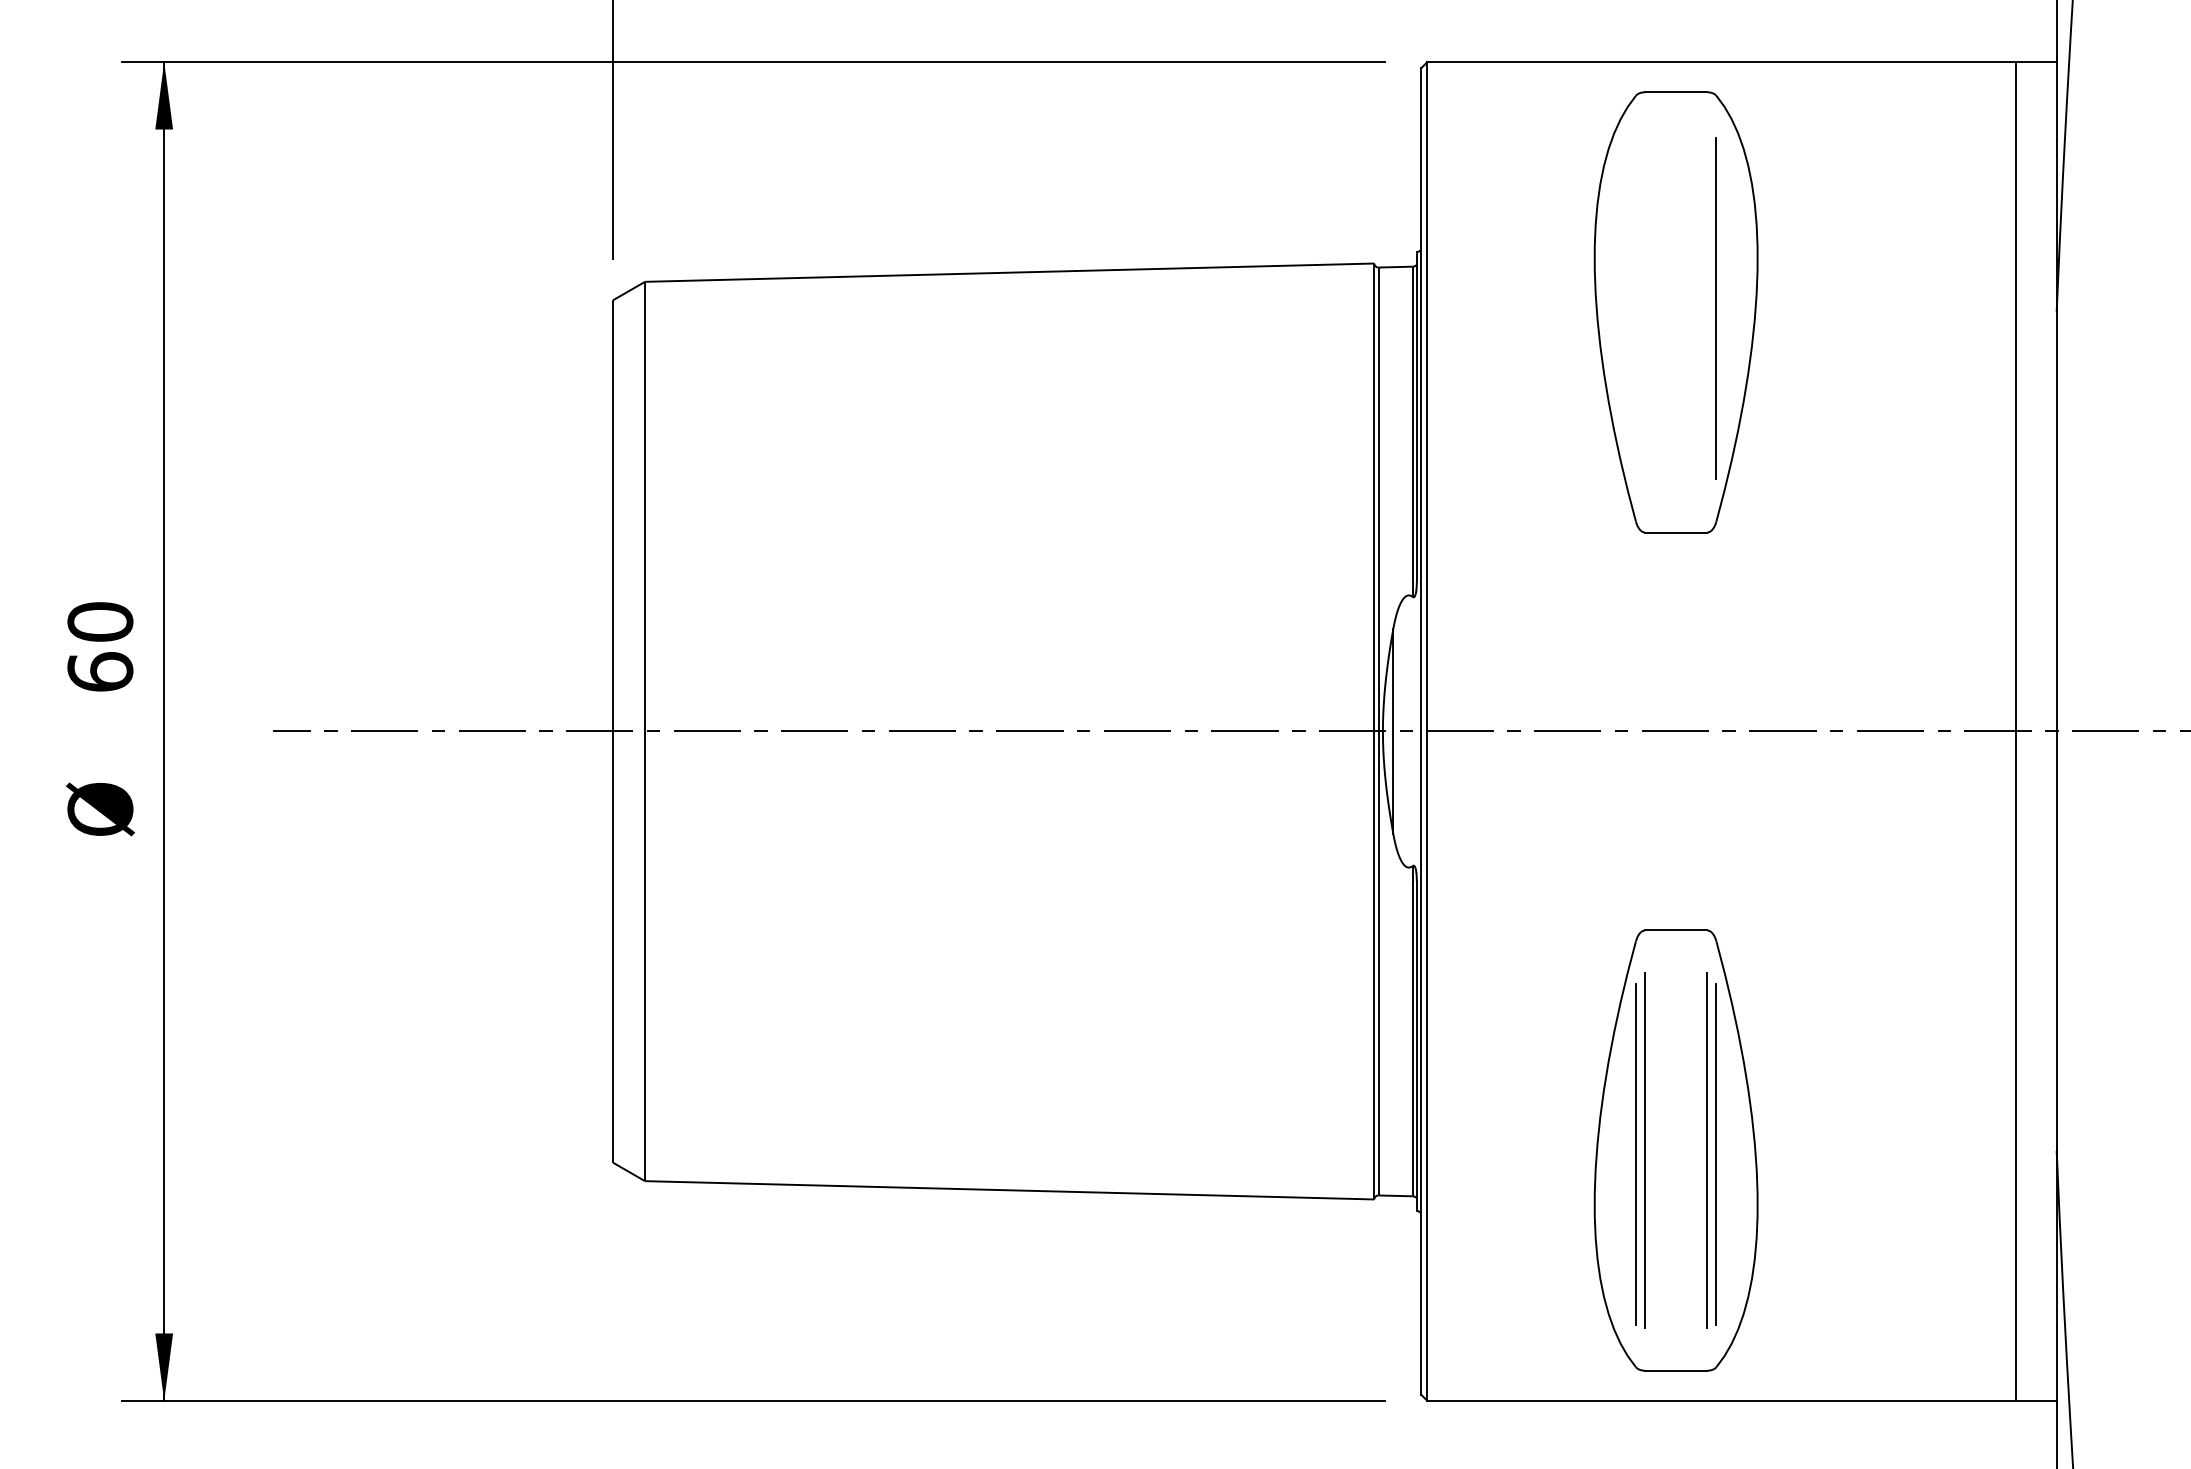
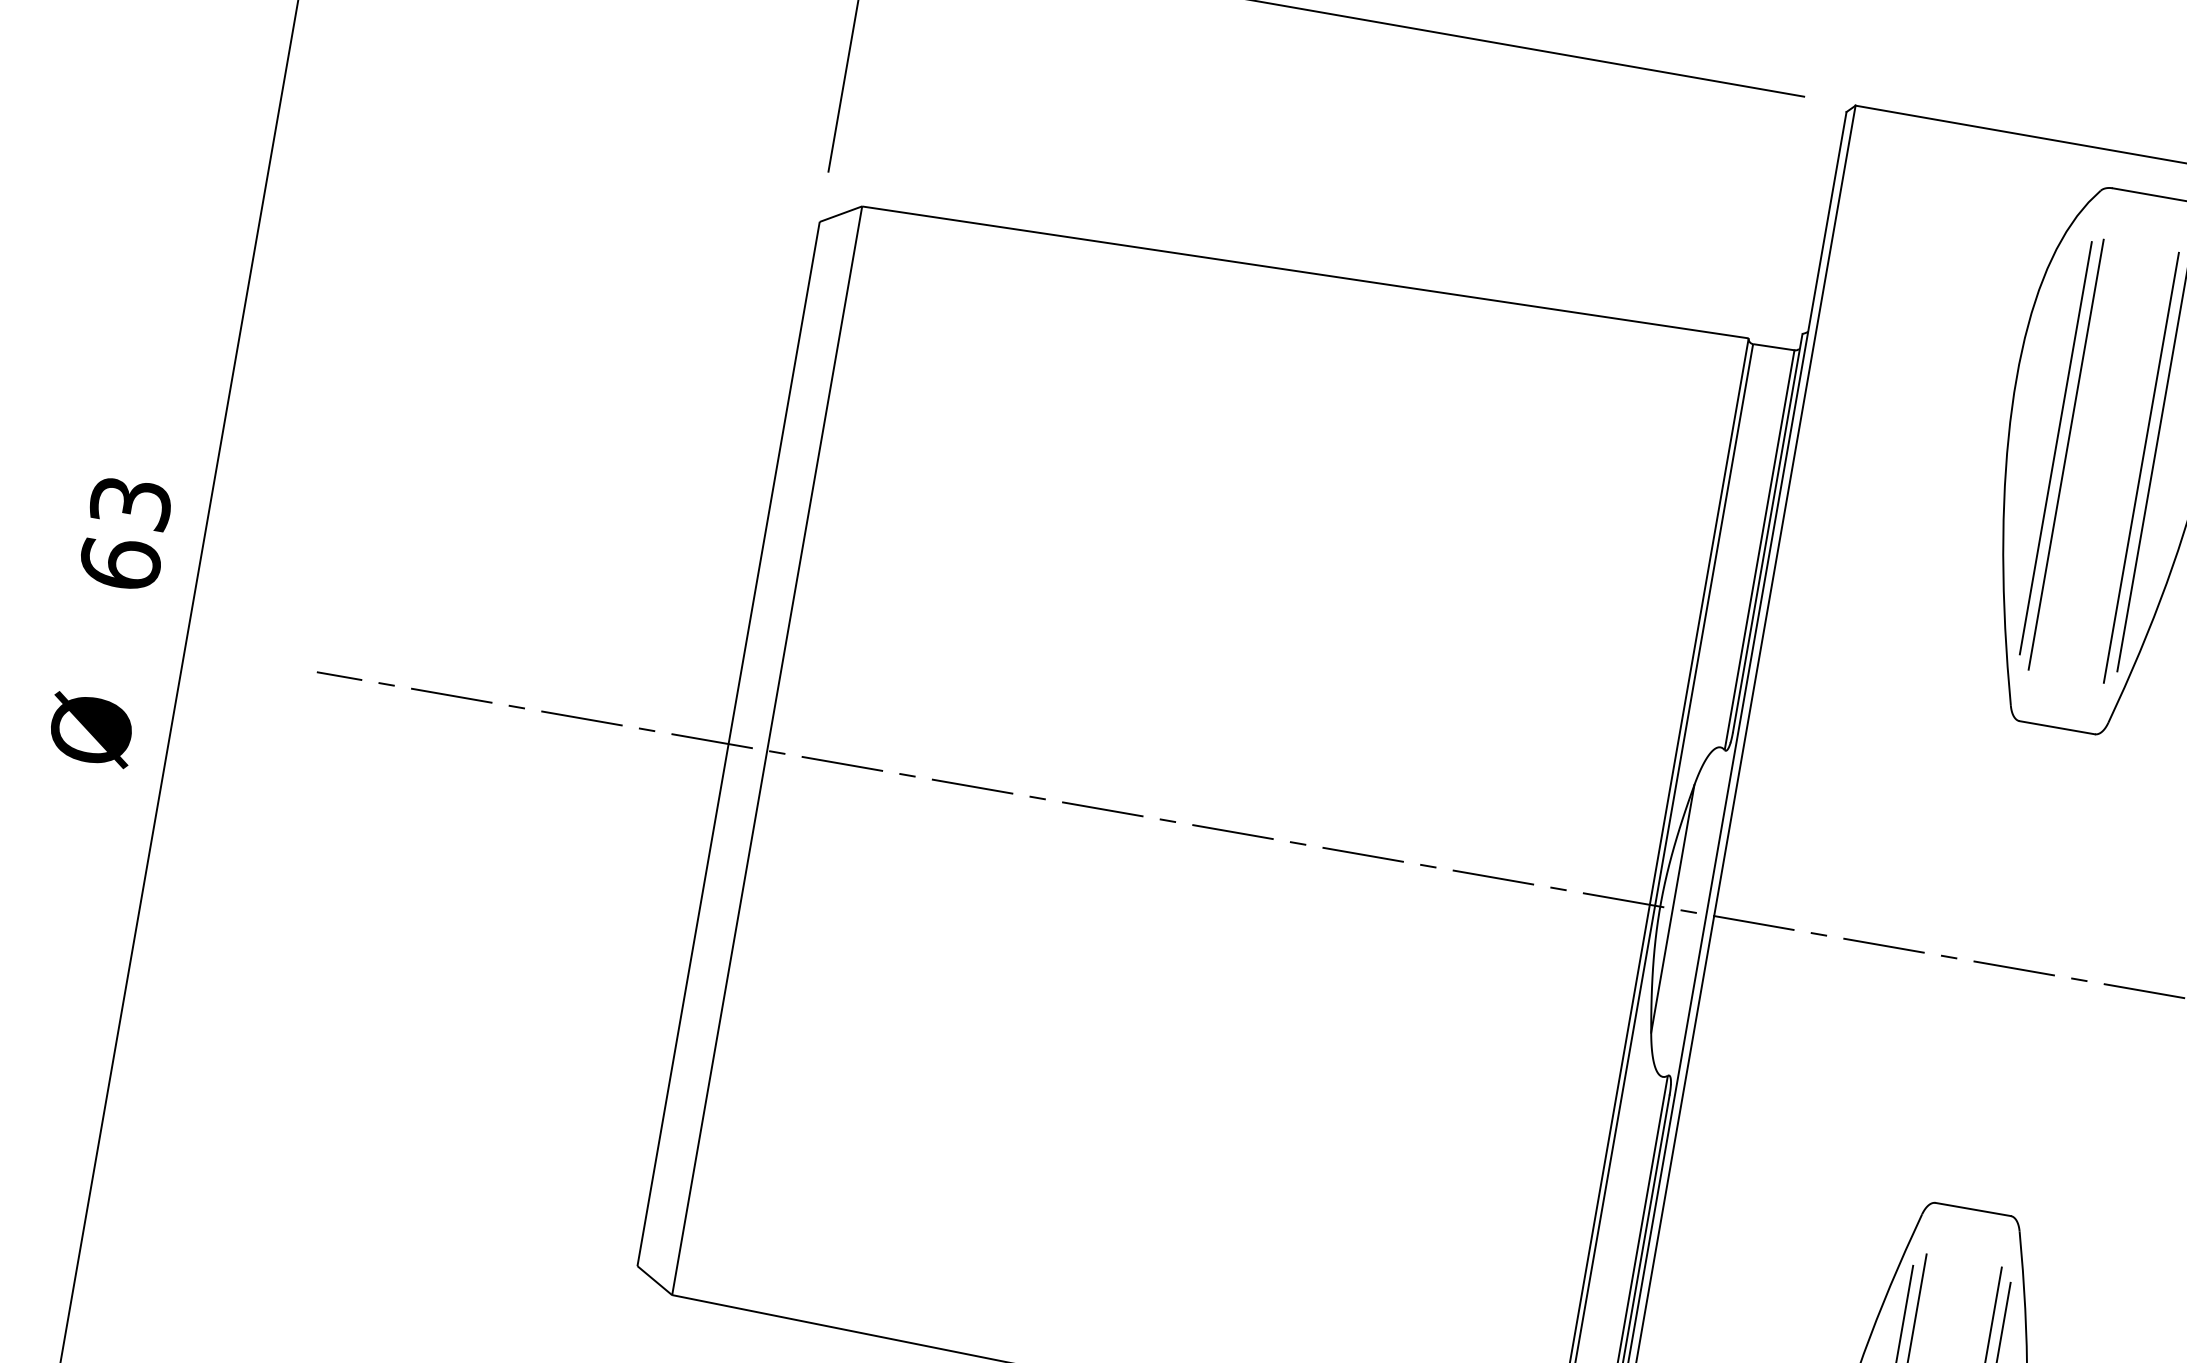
line: (1635, 308) -> (2055, 447), added
line: (1645, 311) -> (2066, 453), added
line: (1707, 311) -> (2141, 466), added
text: (100, 621) -> (131, 502), 60 -> 63

